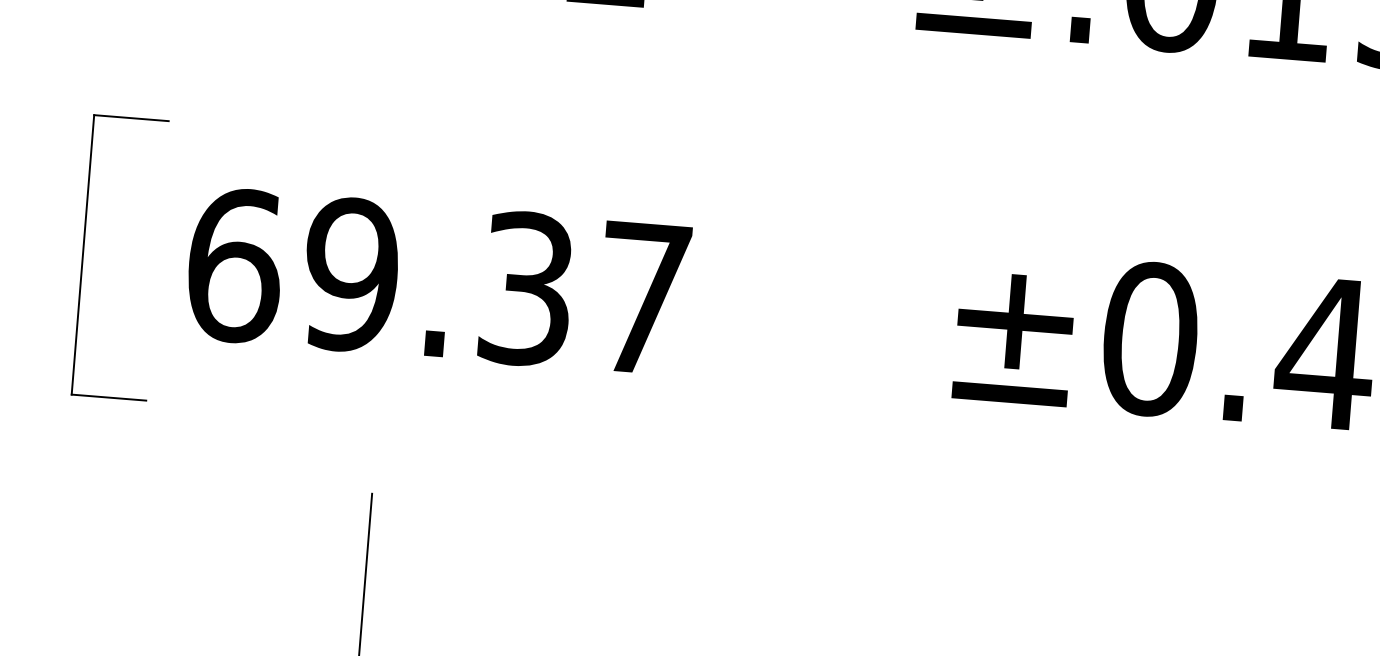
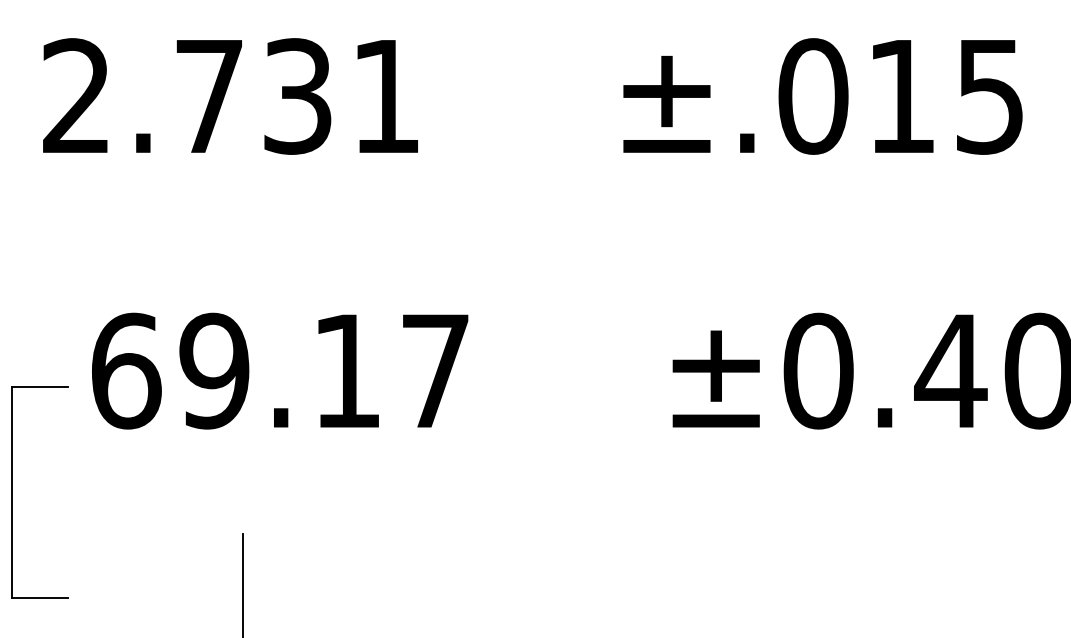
part: (84, 255) -> (12, 492), moved
text: (525, 288) -> (346, 370), 69.37 -> 69.17

